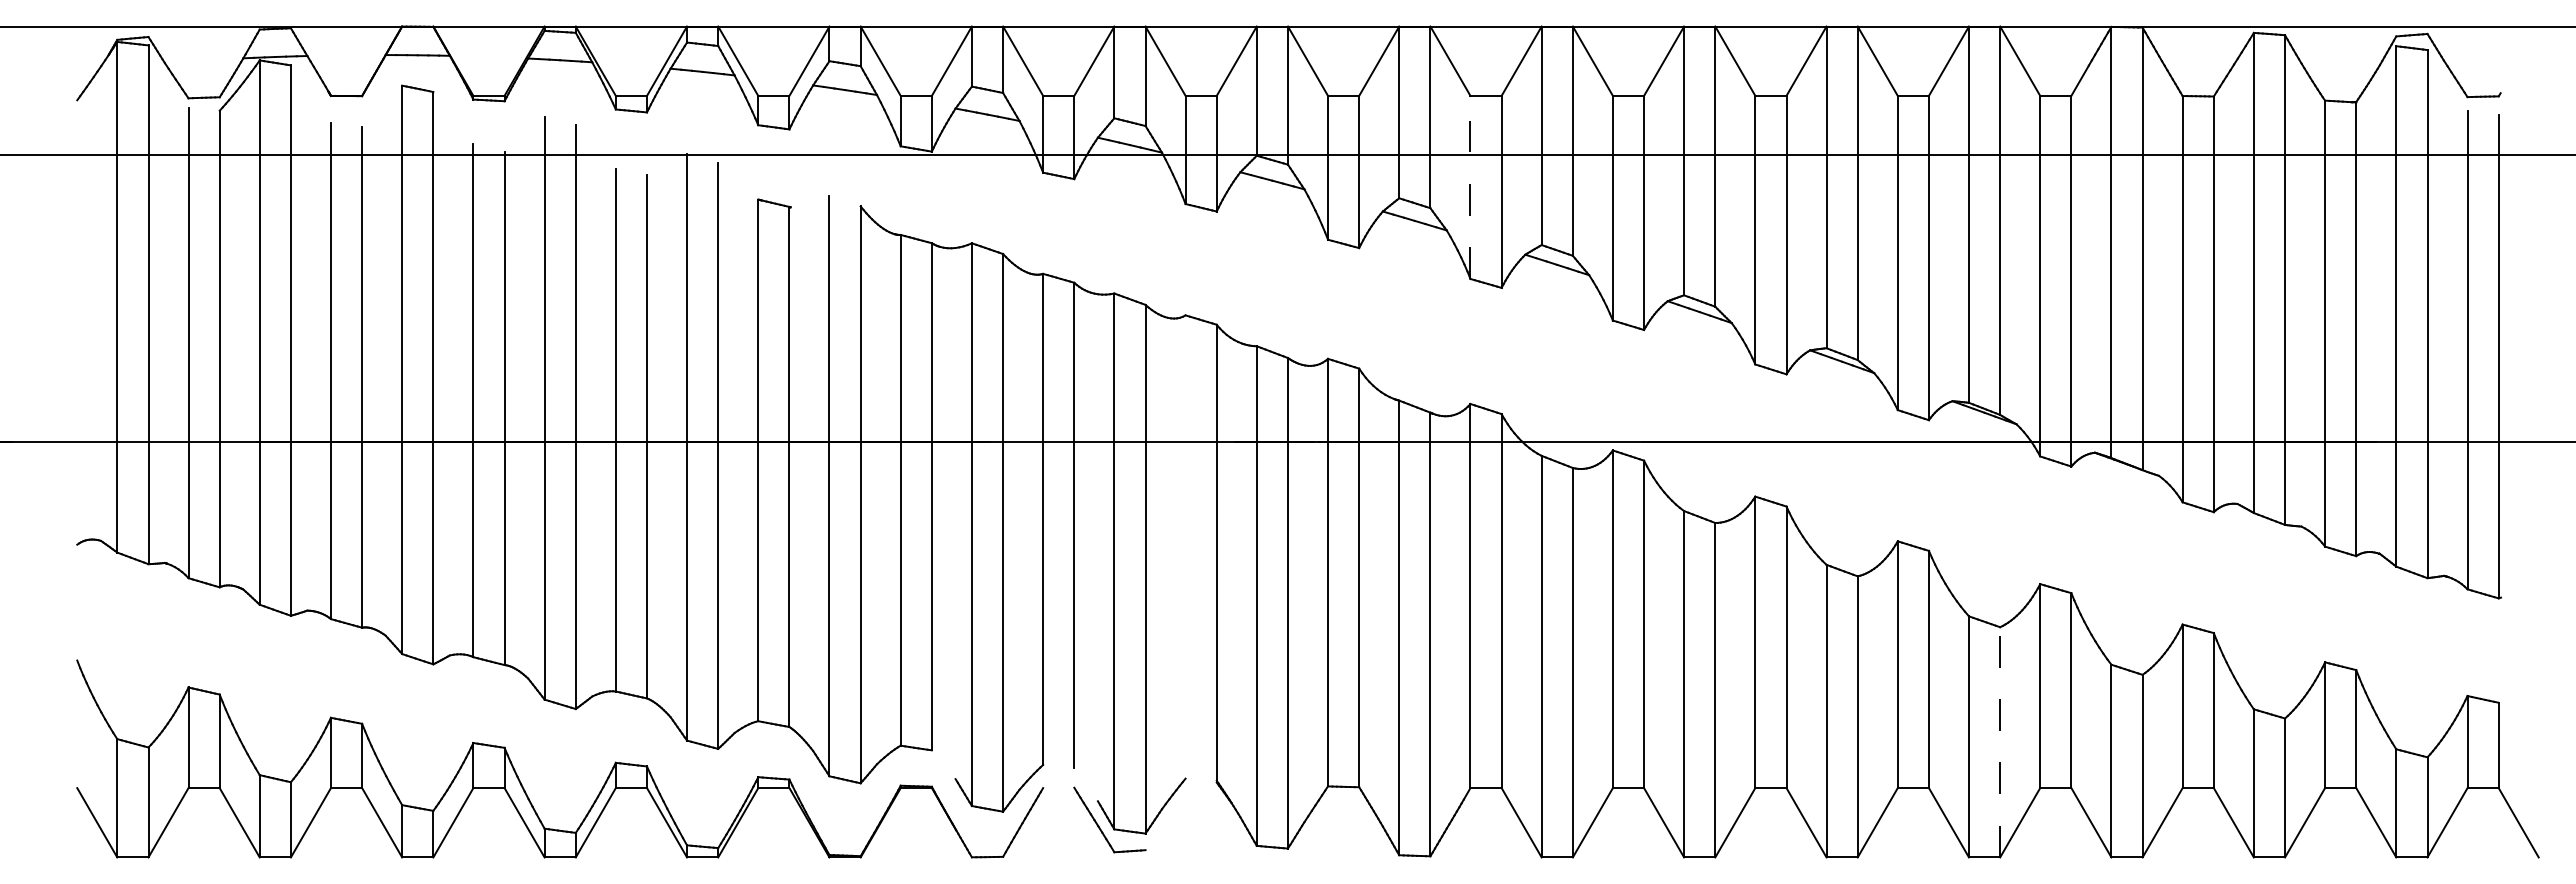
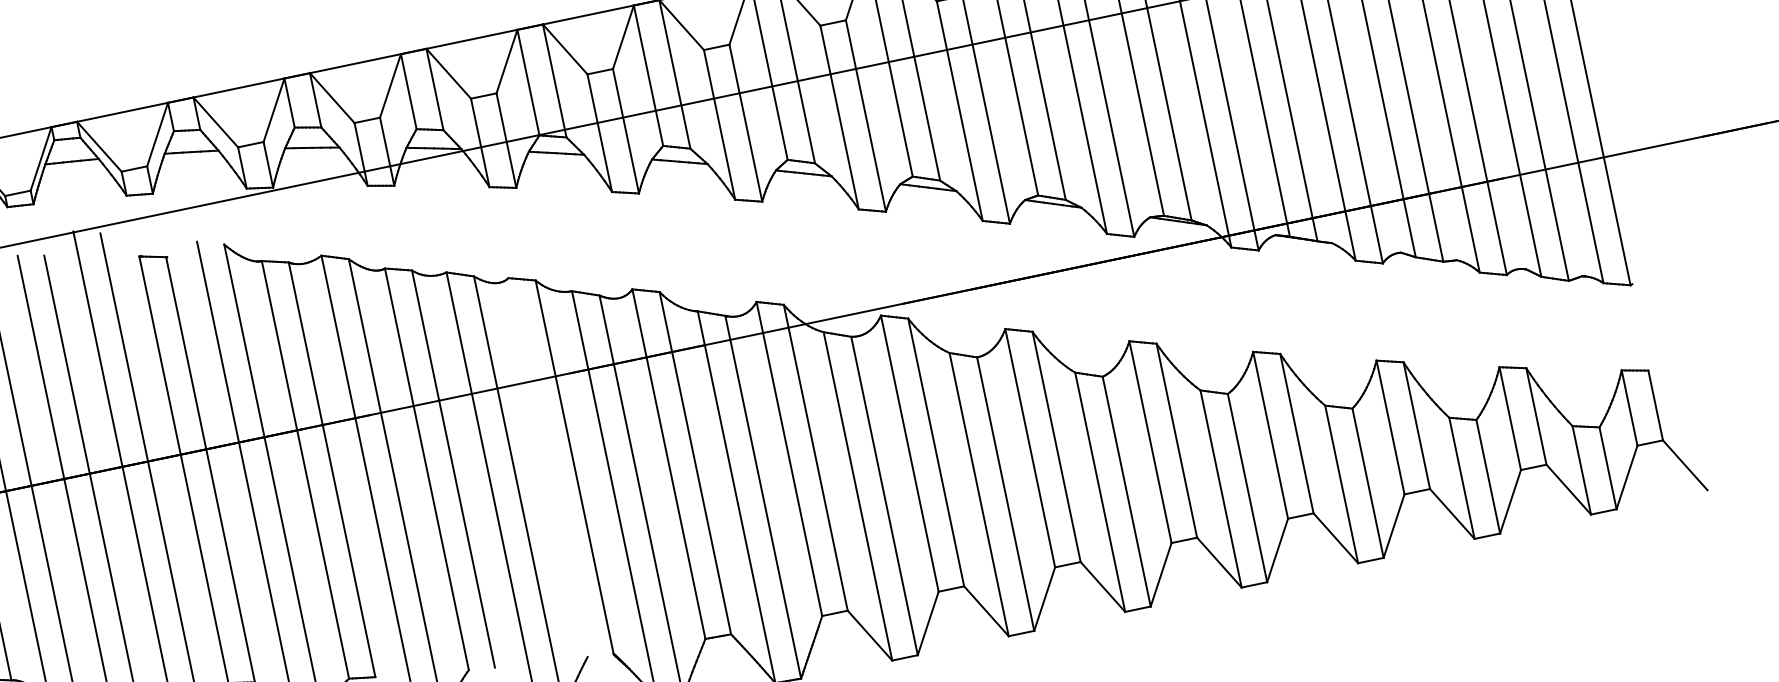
line: (1470, 187) -> (719, 124), dashed -> solid
line: (2000, 741) -> (1247, 487), dashed -> solid

